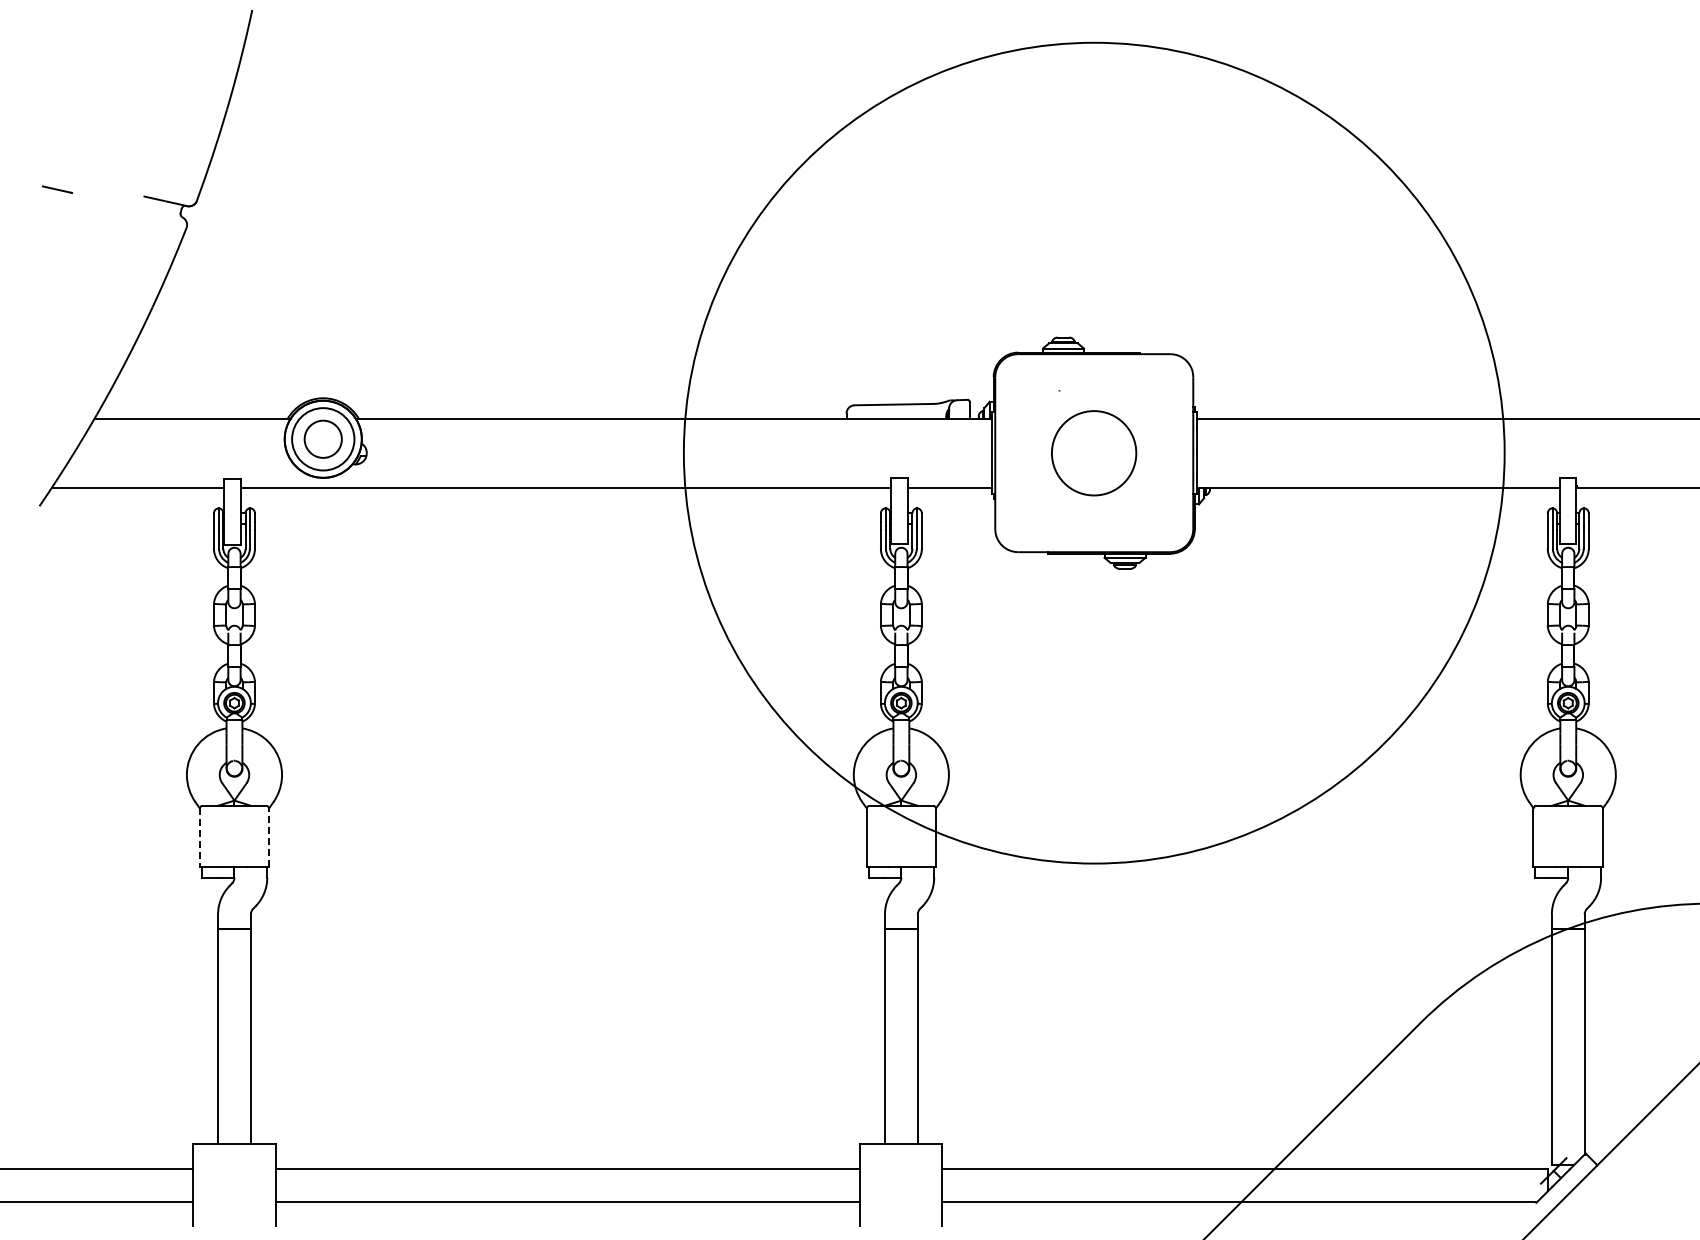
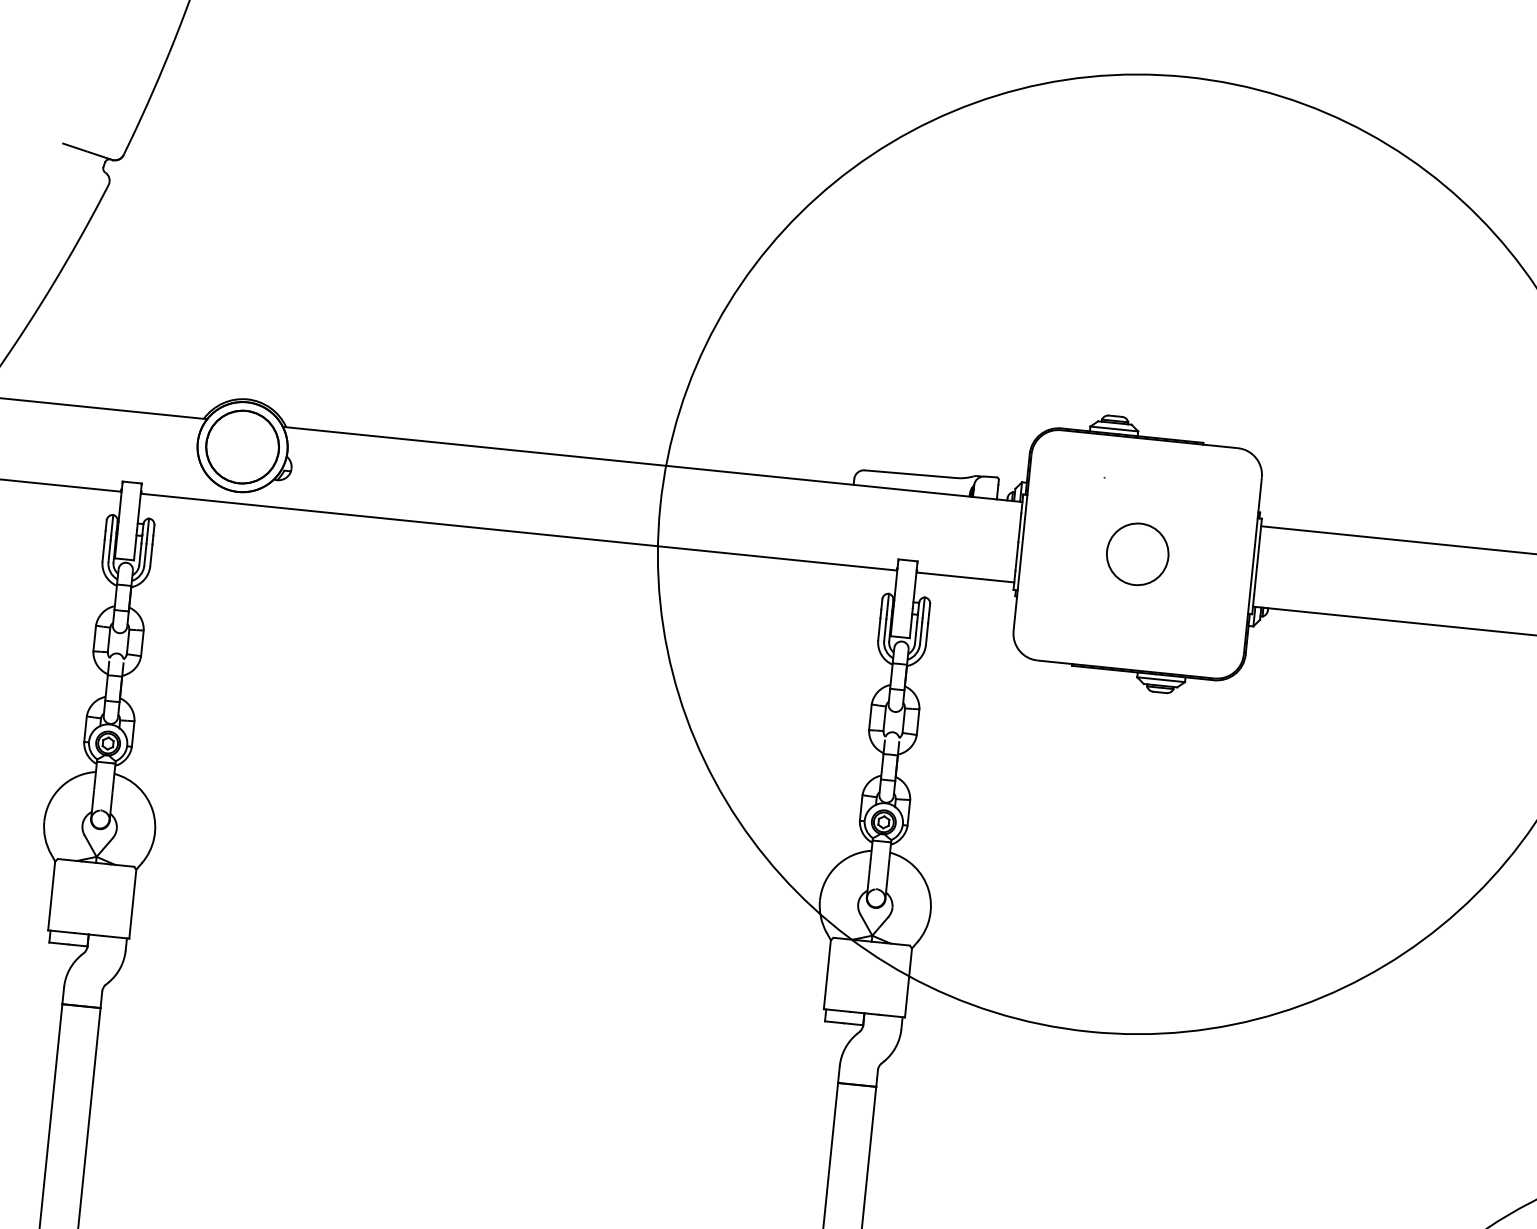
circle: (323, 439) -> (242, 447), size x1.67
circle: (1094, 452) -> (1138, 553), size x0.62
line: (199, 837) -> (51, 895), dashed -> solid
line: (269, 837) -> (133, 903), dashed -> solid

